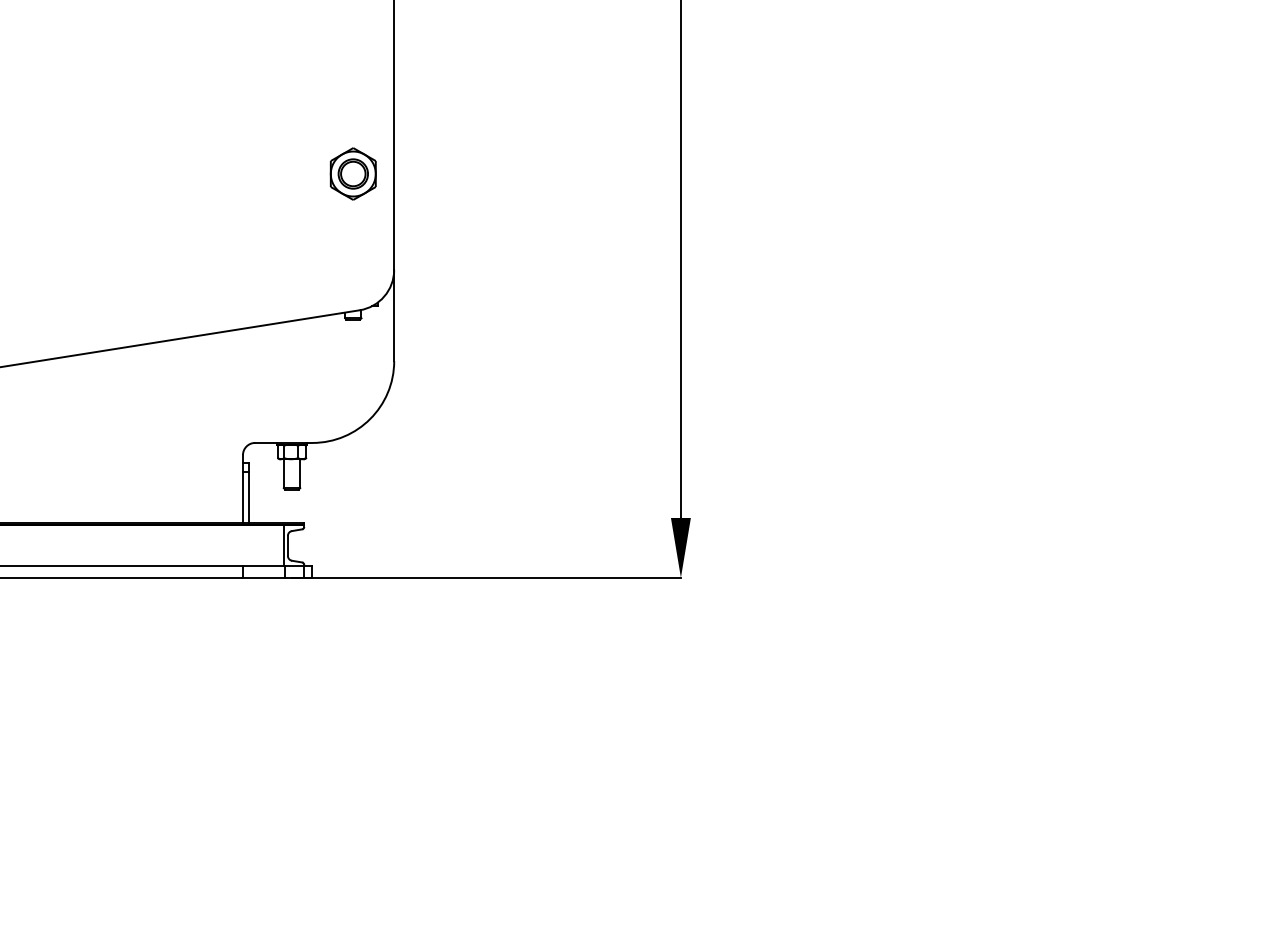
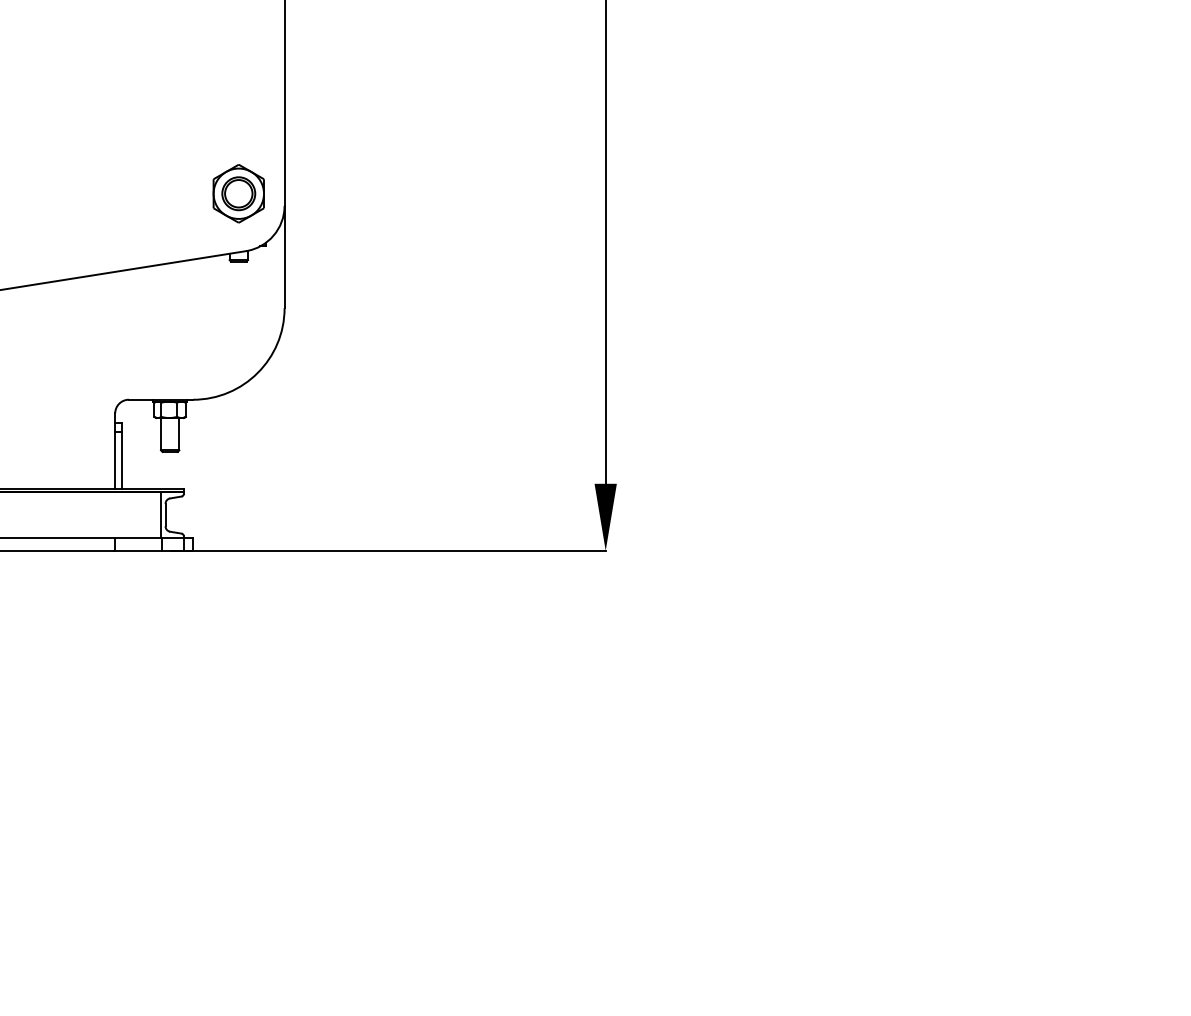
part: (352, 173) -> (237, 193), moved

